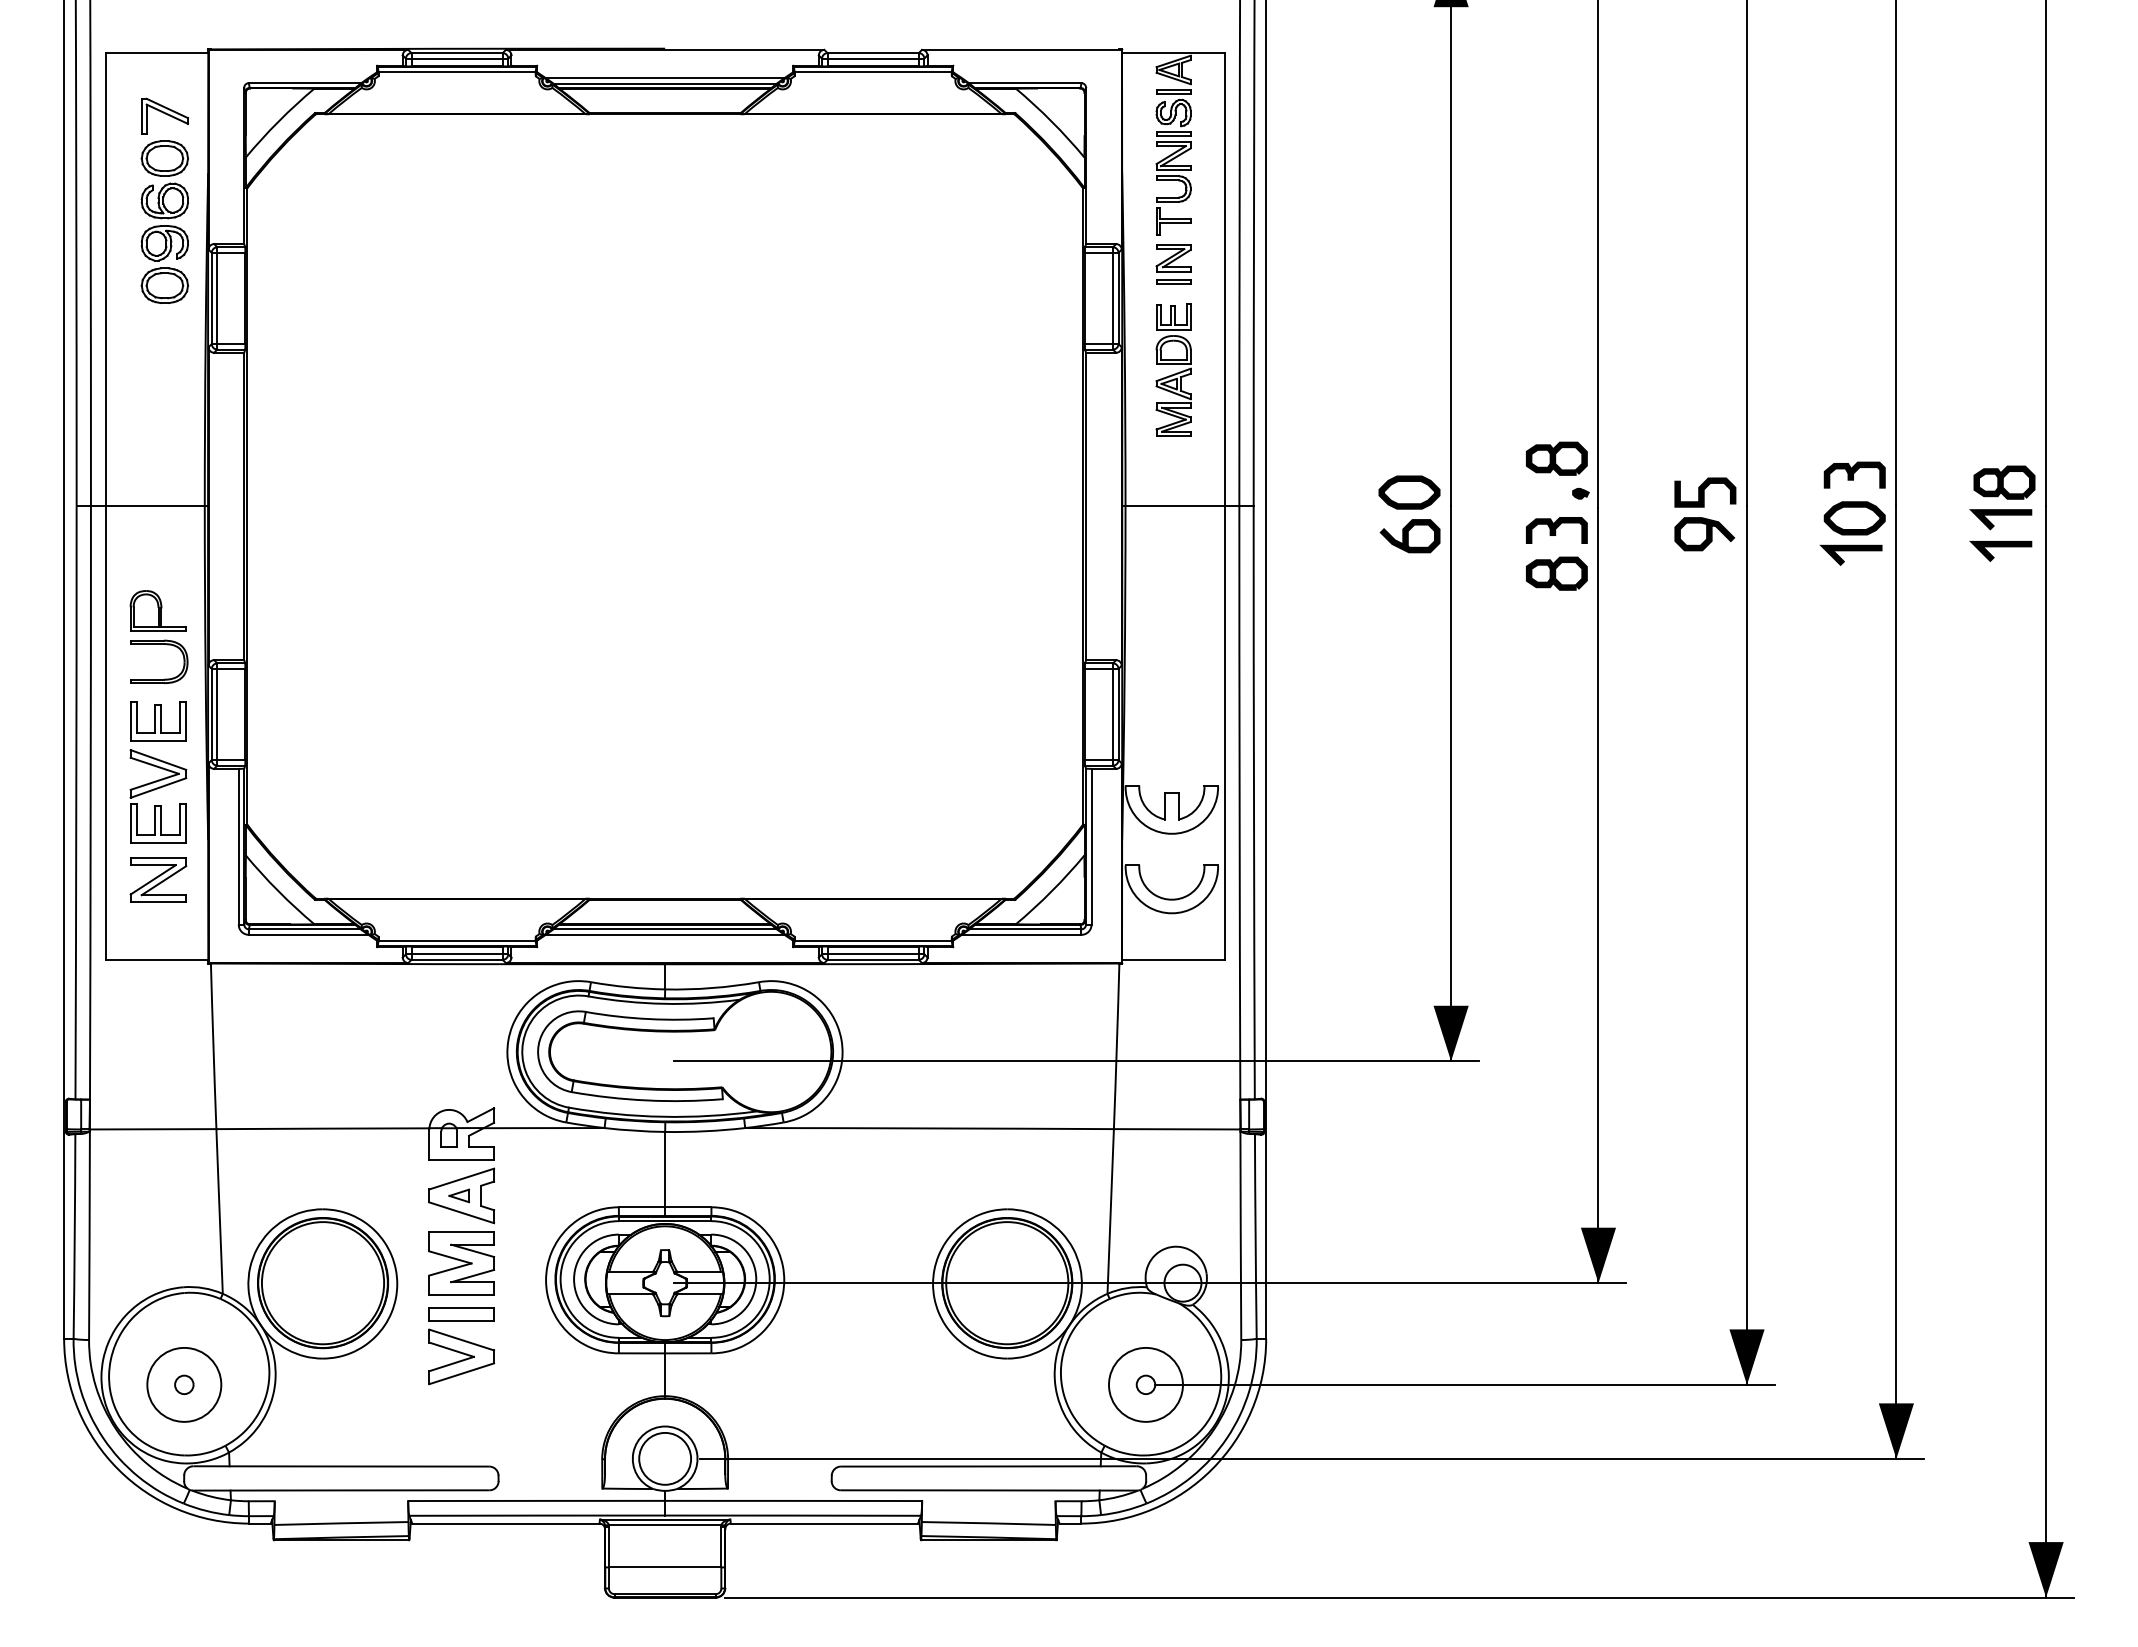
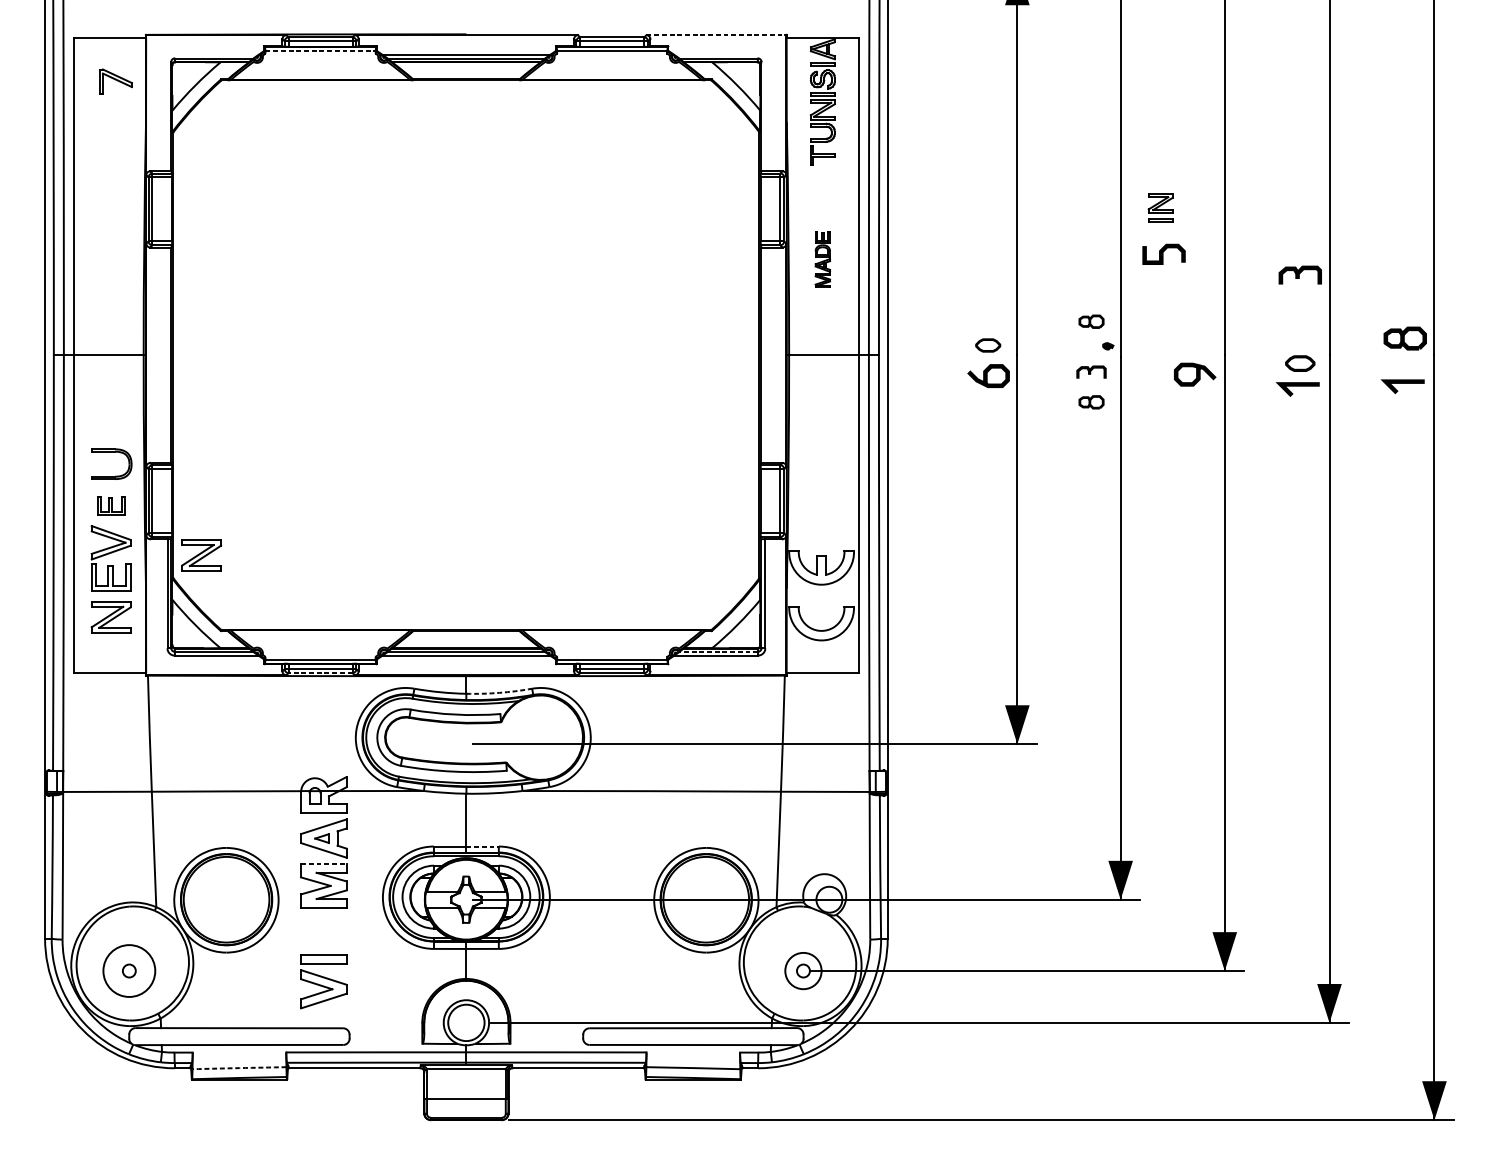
line: (1021, 49) -> (716, 34), solid -> dashed
line: (457, 71) -> (320, 50), solid -> dashed
part: (164, 221) -> (115, 155), removed
part: (1173, 264) -> (1160, 208), moved
part: (1173, 369) -> (822, 259), size x0.6
part: (1556, 458) -> (1091, 321), size x0.6
part: (1854, 474) -> (1300, 274), moved
part: (1409, 492) -> (988, 345), size x0.6
curve: (1704, 492) -> (1163, 254), moved
line: (2000, 515) -> (1402, 361), removed
part: (1854, 518) -> (1300, 363), size x0.7
part: (1556, 530) -> (1091, 372), size x0.7
part: (1556, 573) -> (1091, 402), size x0.6
part: (157, 610) -> (110, 428), removed
part: (158, 721) -> (111, 505), size x0.7
part: (287, 791) -> (201, 555), added
line: (1025, 929) -> (719, 651), solid -> dashed
line: (457, 959) -> (320, 672), solid -> dashed
arc: (712, 988) -> (499, 693), solid -> dashed
line: (688, 1207) -> (482, 846), solid -> dashed
line: (462, 1231) -> (324, 863), solid -> dashed
part: (461, 1346) -> (323, 981), moved
circle: (1145, 1384) -> (803, 970), size x0.7
arc: (341, 1523) -> (239, 1068), solid -> dashed

